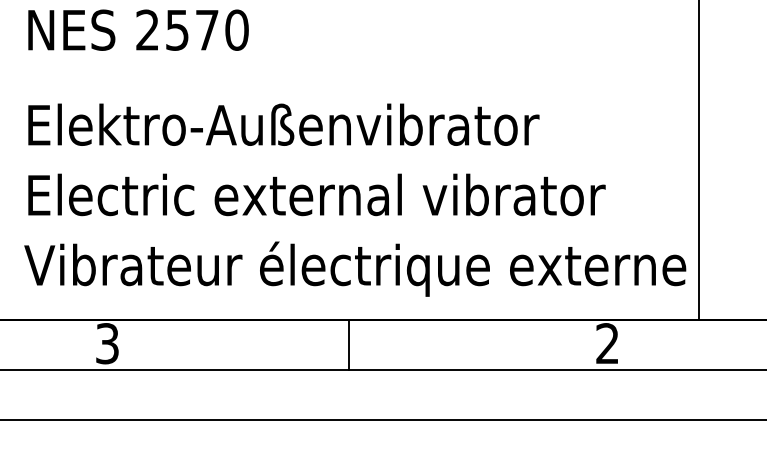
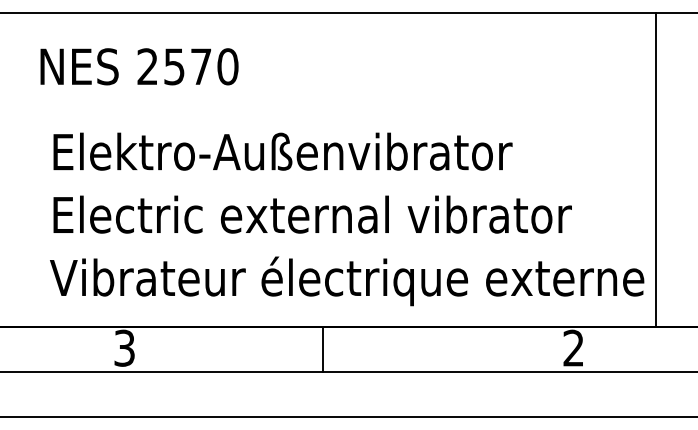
text: (138, 29) -> (139, 66), moved
line: (348, 345) -> (323, 349), moved

